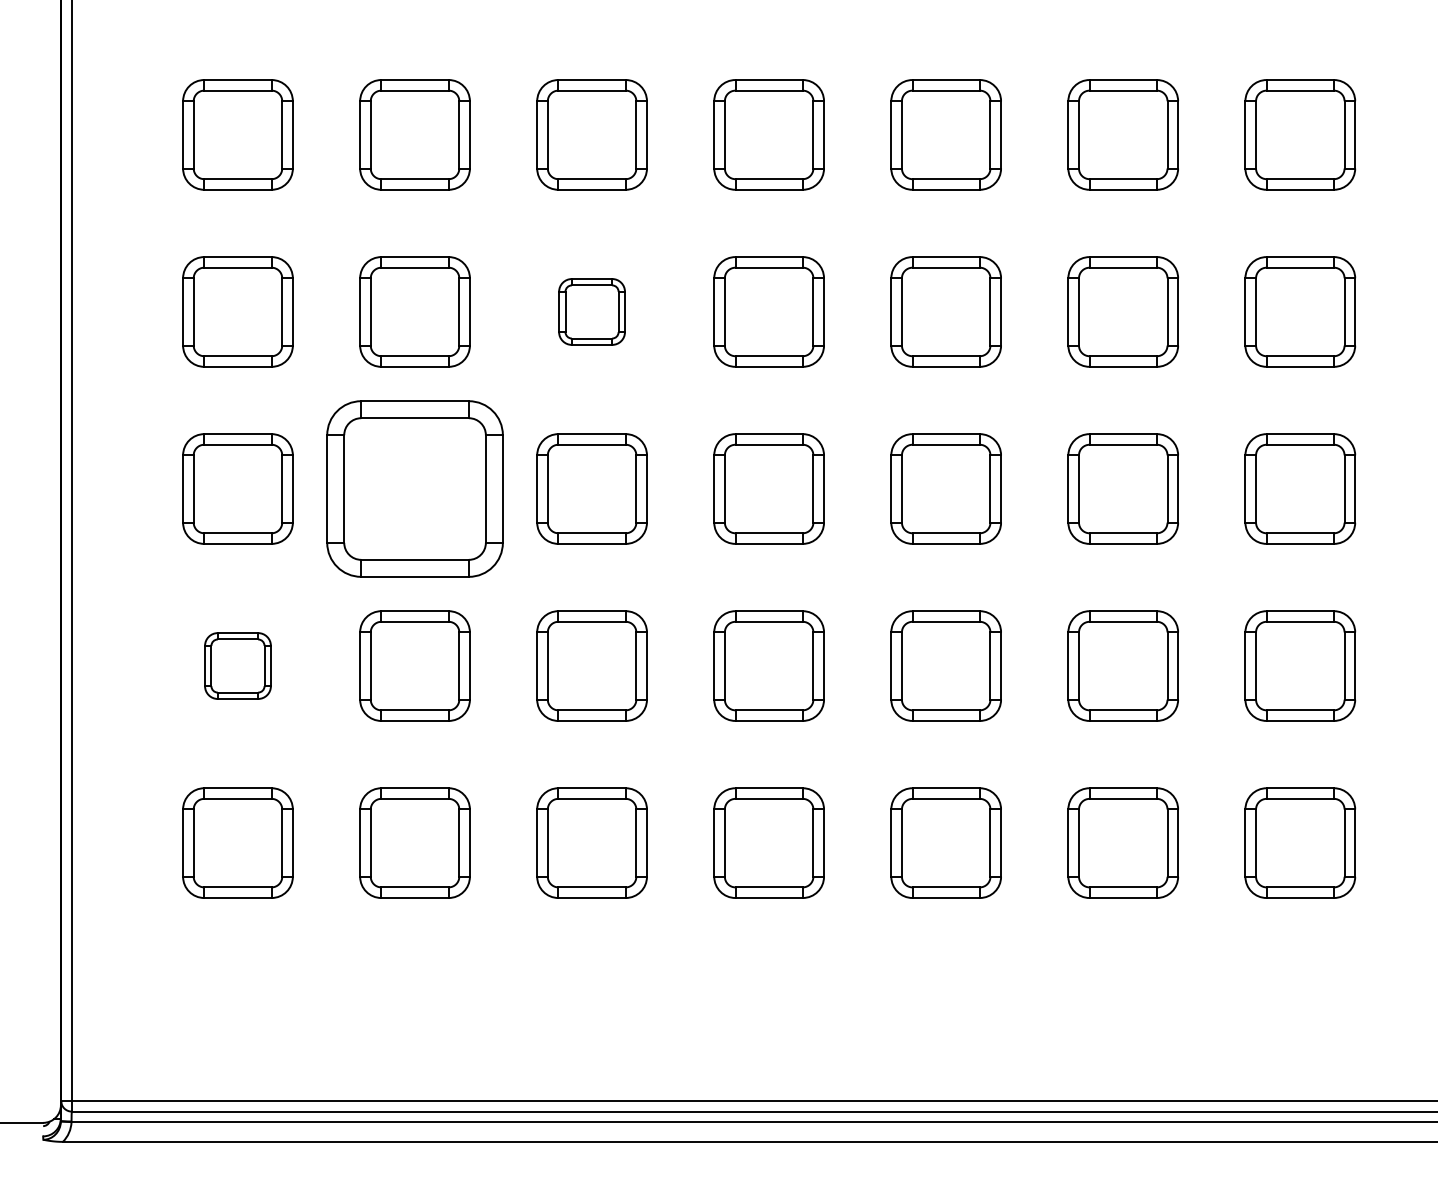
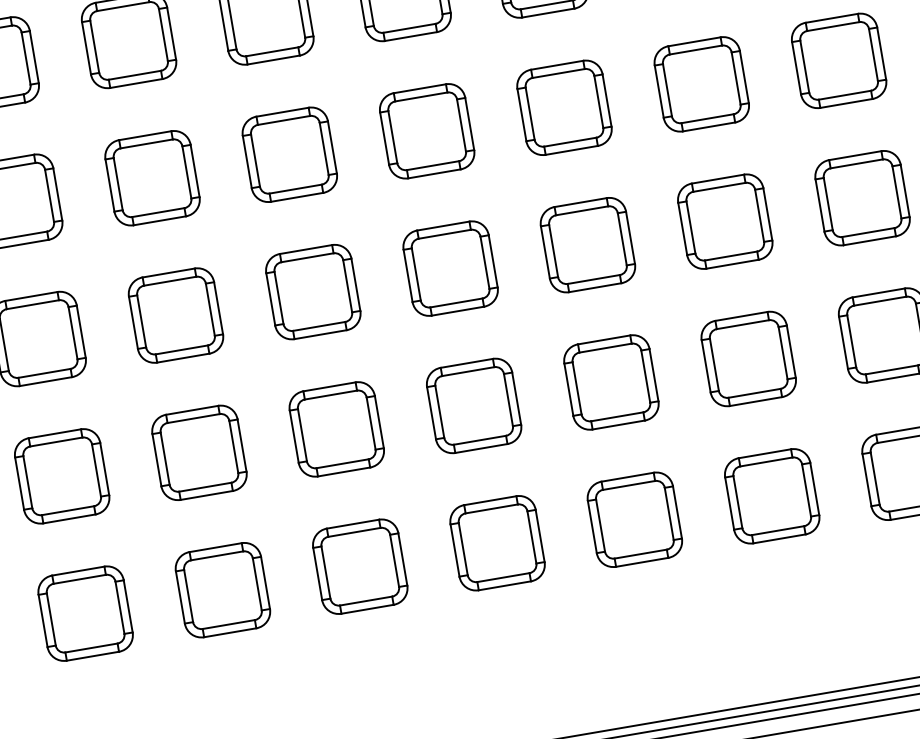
part: (591, 311) -> (289, 154), size x1.67
part: (414, 488) -> (175, 315), size x0.62
part: (237, 665) -> (61, 475), size x1.67

